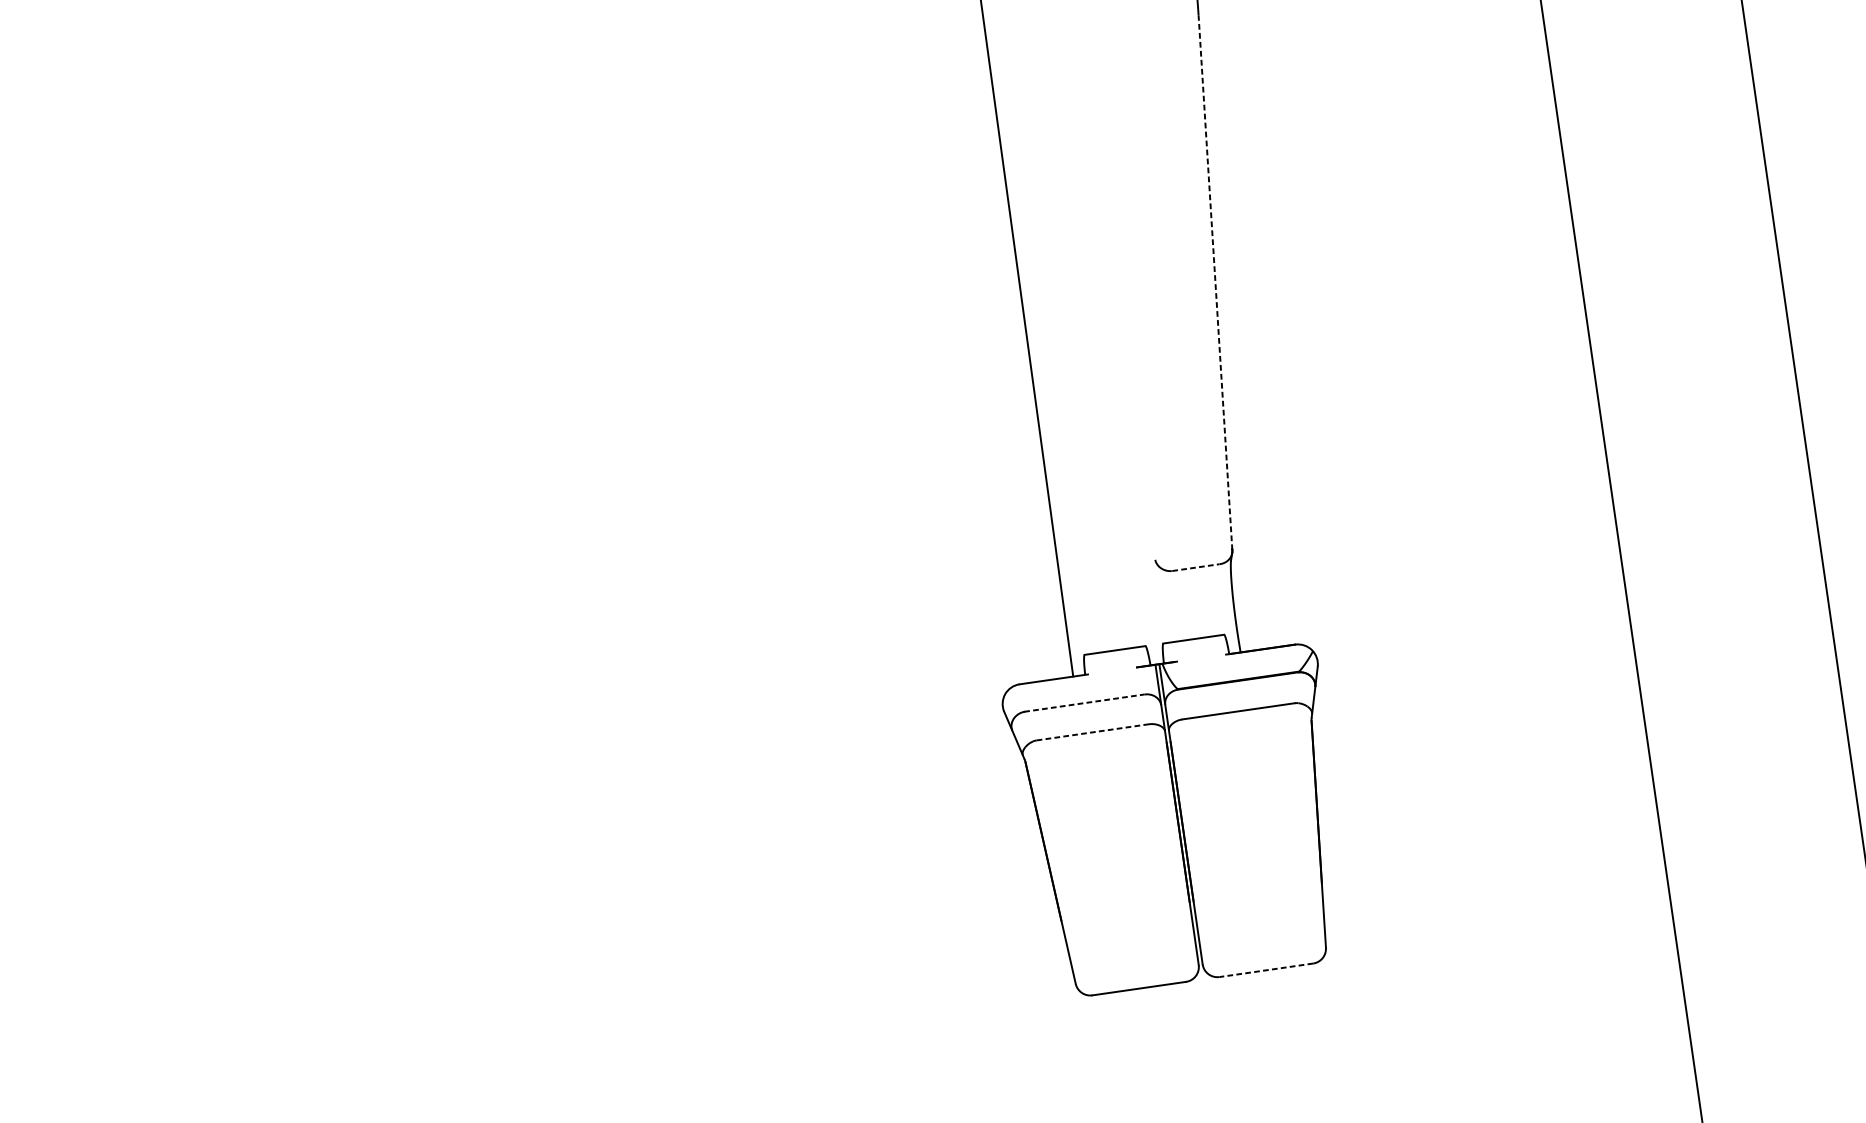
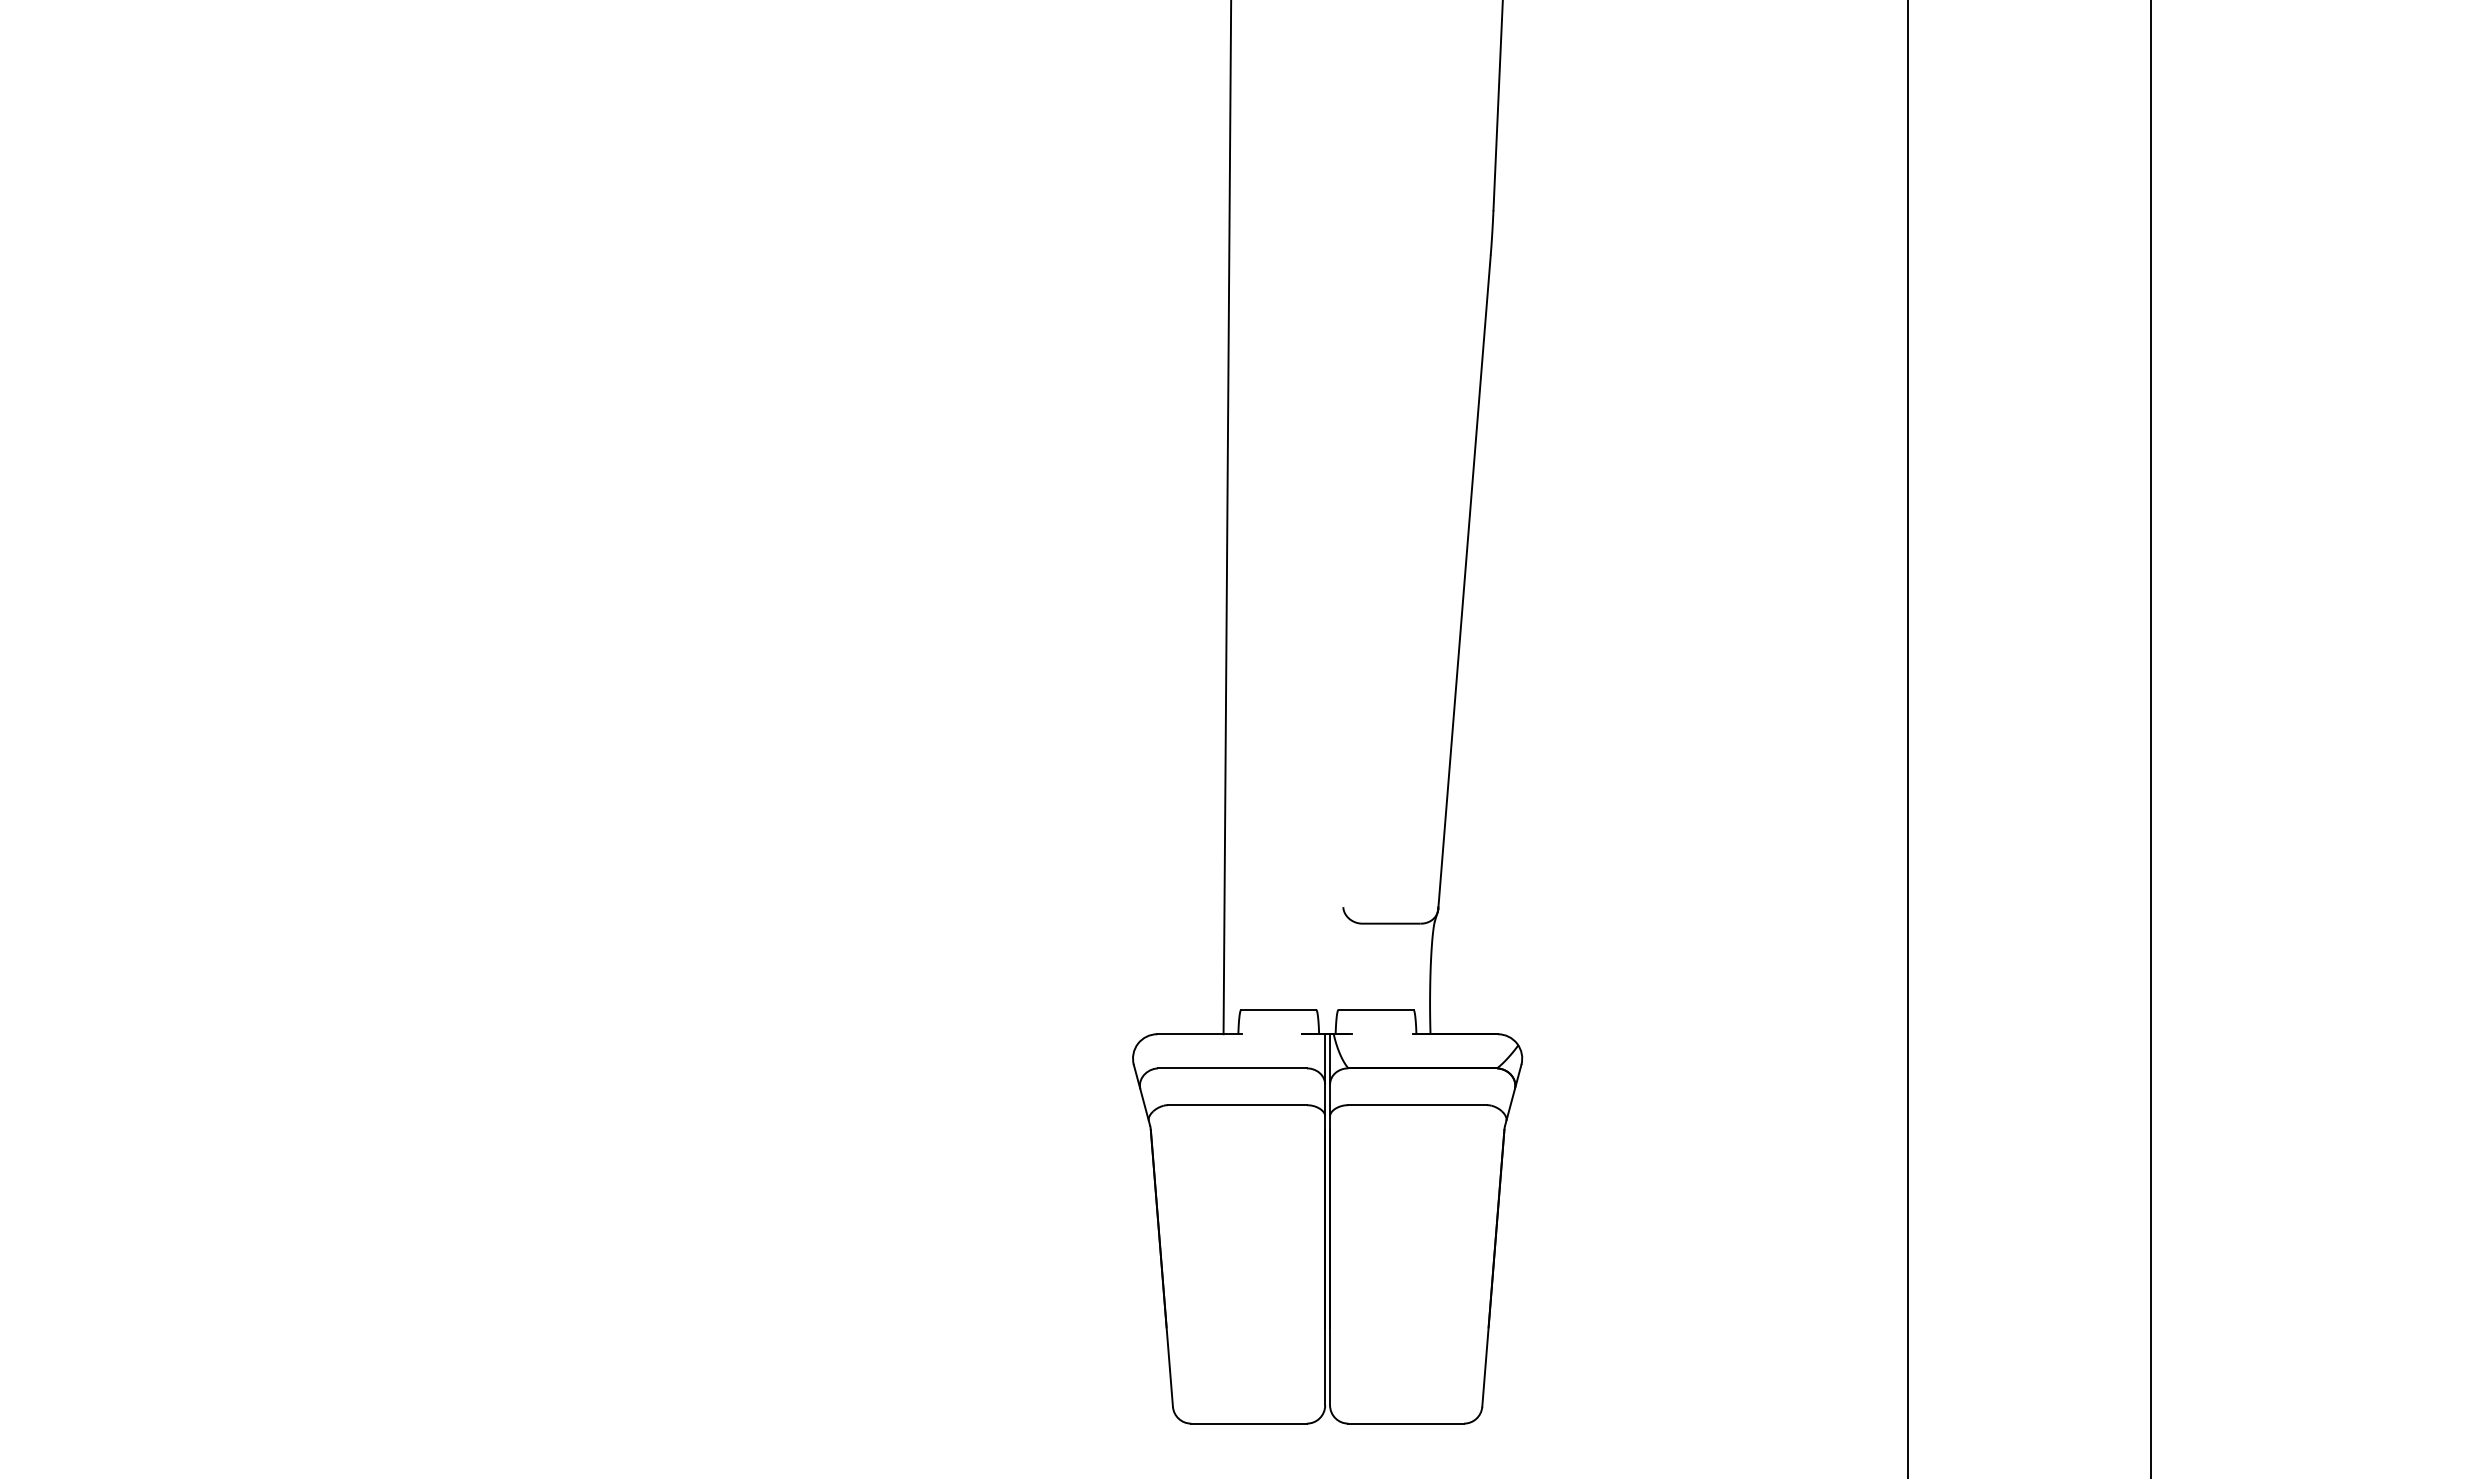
line: (1215, 283) -> (1464, 582), dashed -> solid
line: (1197, 567) -> (1393, 923), dashed -> solid
line: (1084, 703) -> (1232, 1068), dashed -> solid
line: (1093, 732) -> (1238, 1105), dashed -> solid
line: (1266, 970) -> (1406, 1423), dashed -> solid

